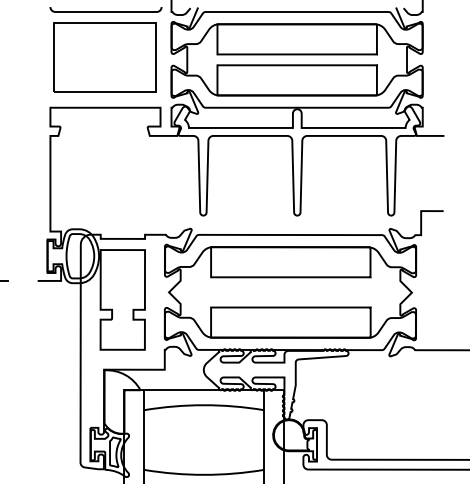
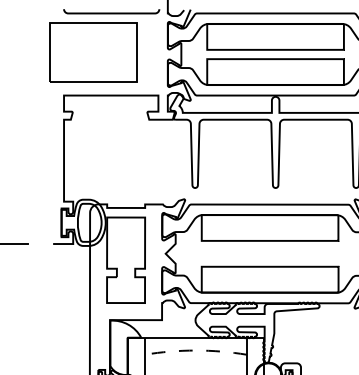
part: (104, 57) -> (93, 52), moved
arc: (204, 405) -> (196, 350), solid -> dashed

